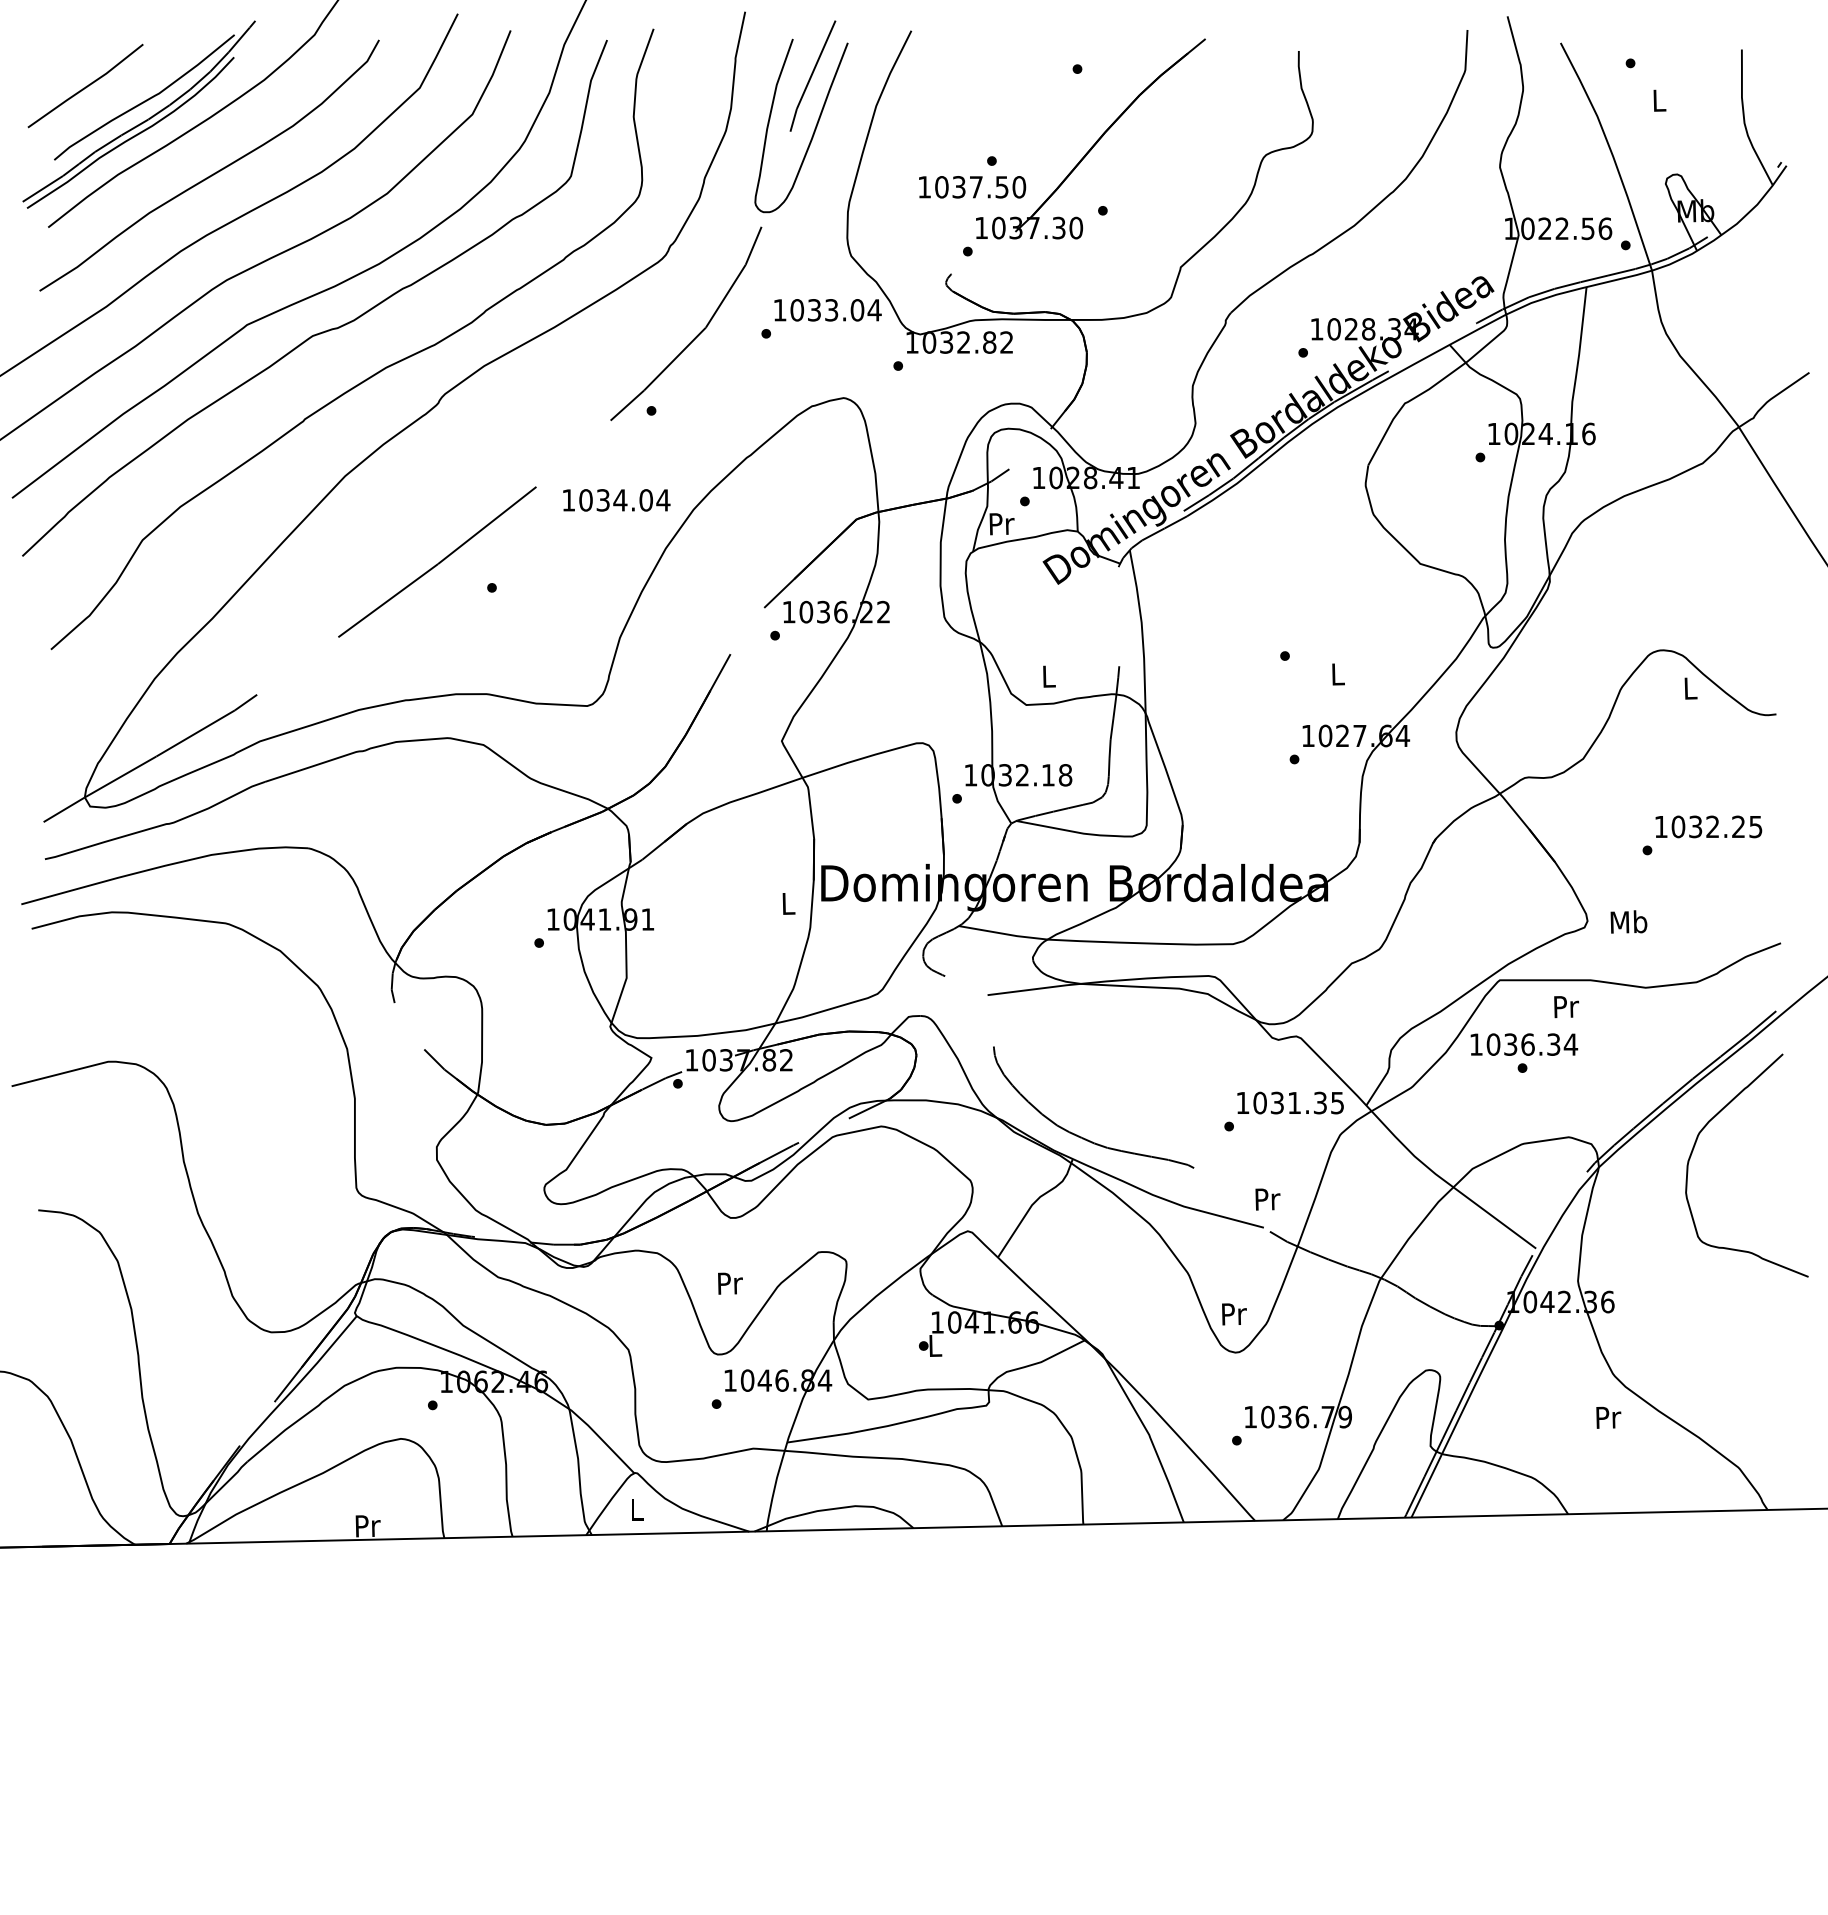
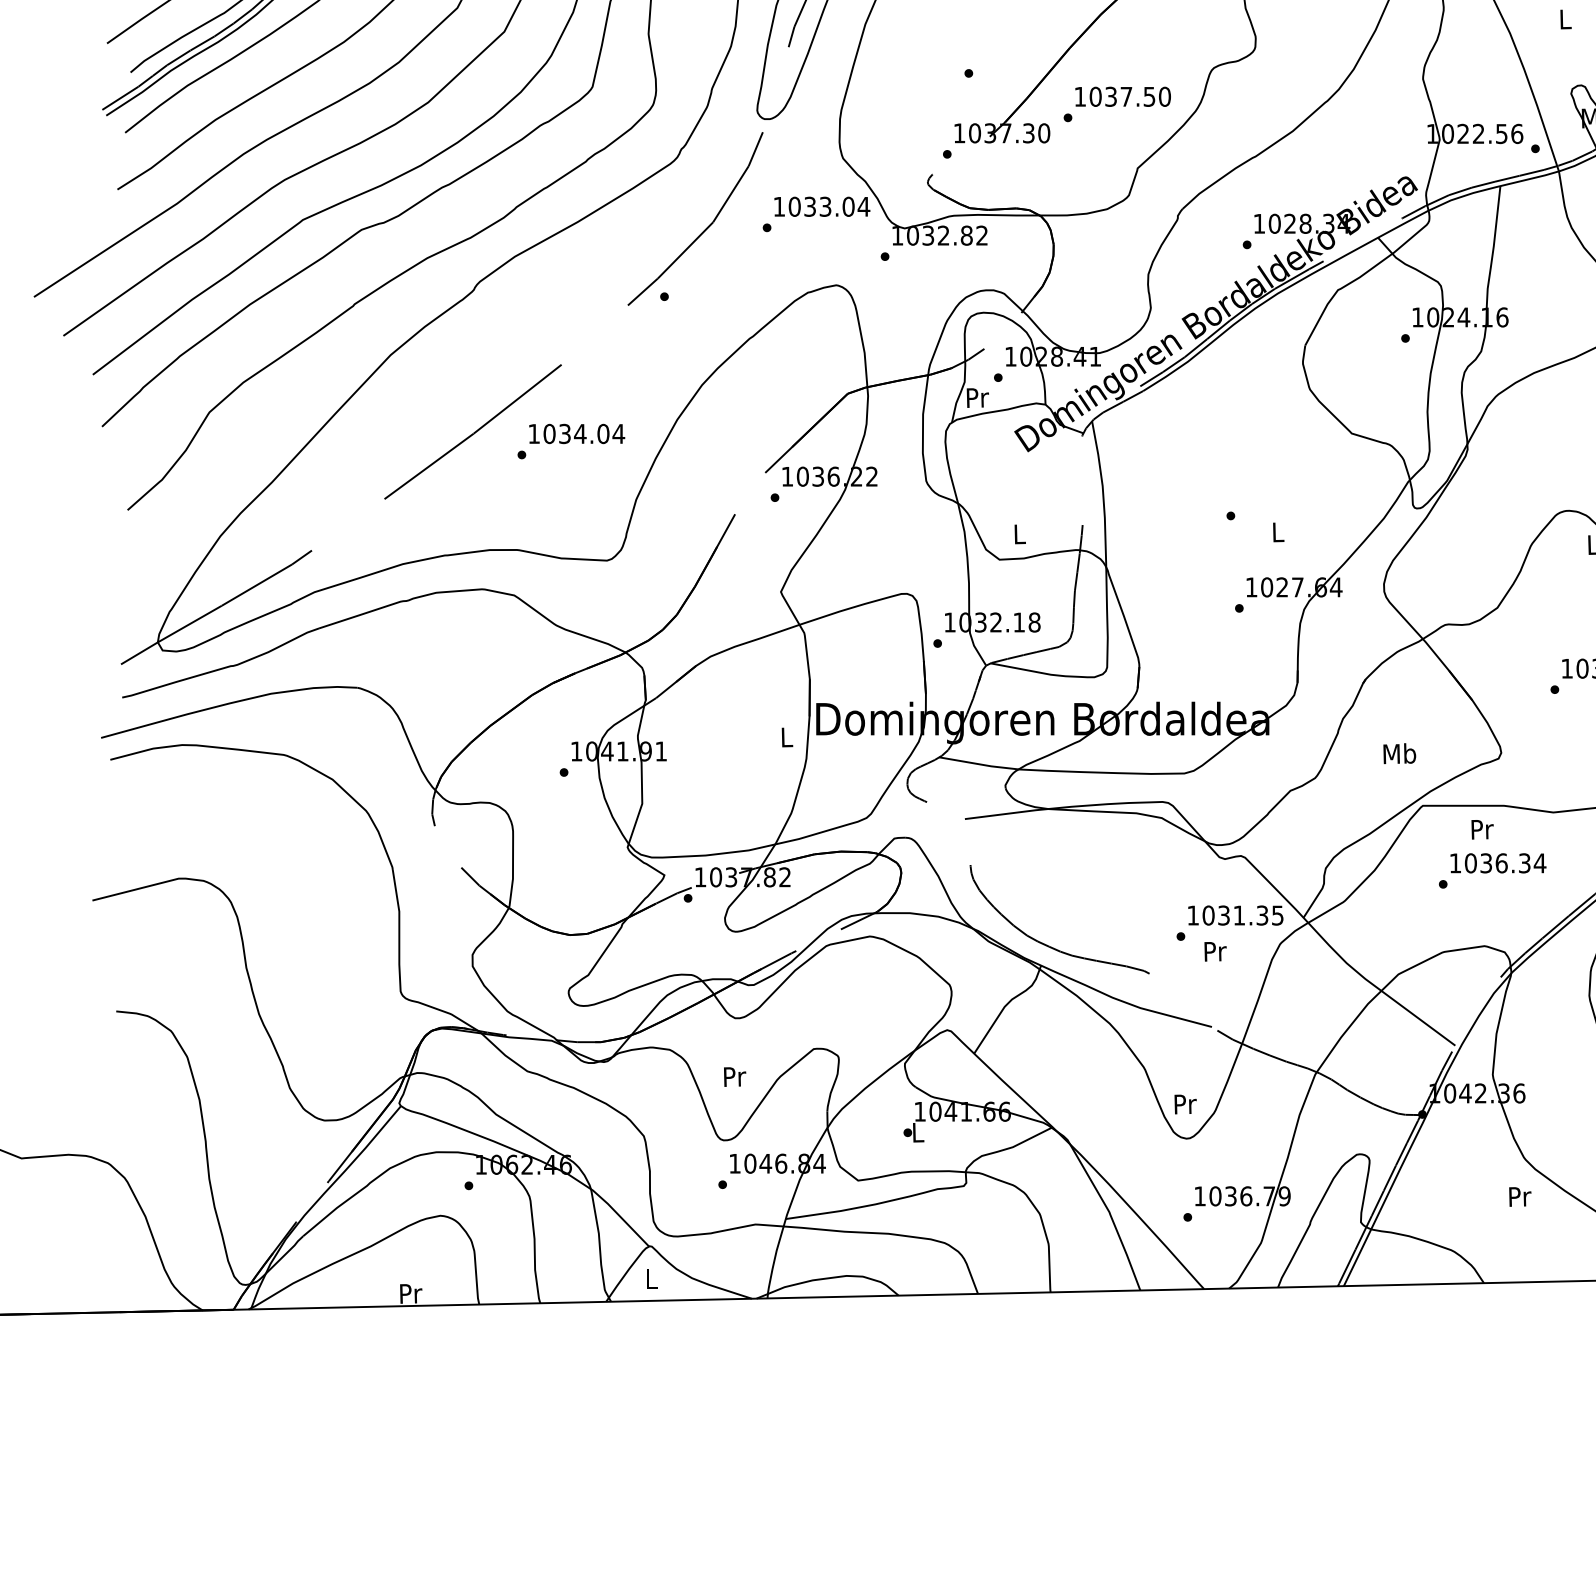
text: (972, 187) -> (1123, 97), moved
text: (616, 500) -> (576, 434), moved
text: (1628, 921) -> (1399, 753), moved
text: (1524, 1044) -> (1498, 863), moved
text: (1267, 1199) -> (1215, 951), moved

